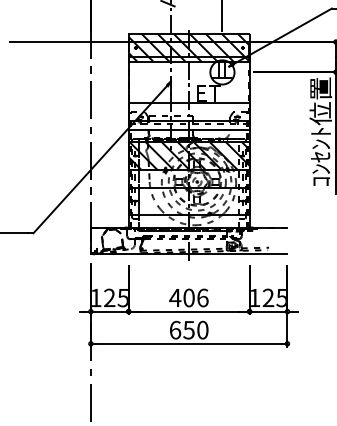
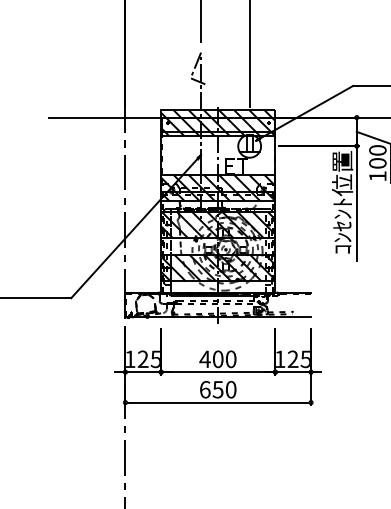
hatch: (189, 116) -> (218, 187), added
hatch: (189, 200) -> (218, 267), added
text: (203, 297) -> (231, 358), 406 -> 400

